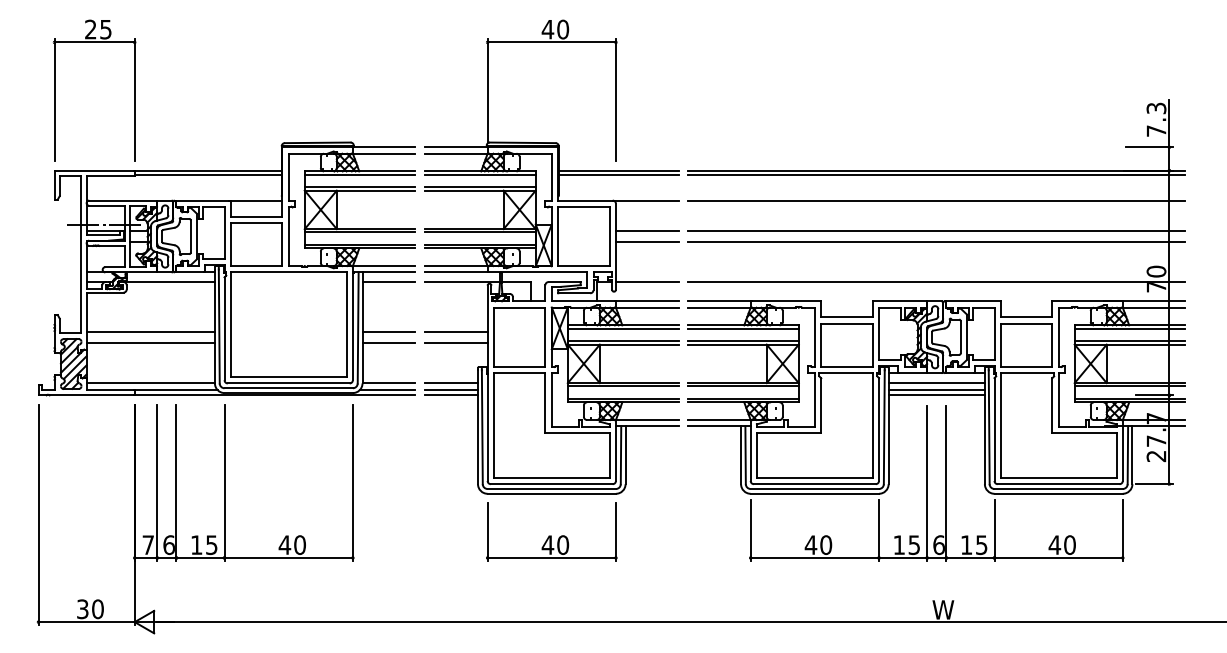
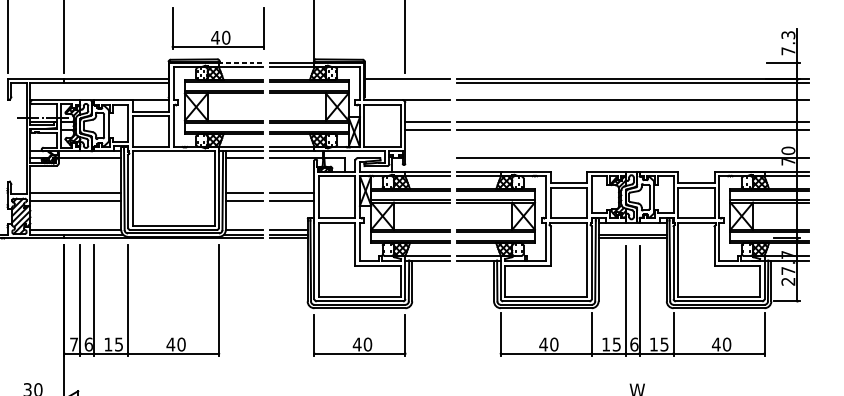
part: (351, 98) -> (218, 28), added
line: (383, 147) -> (240, 62), solid -> dashed
line: (618, 175) -> (407, 82), removed
line: (646, 282) -> (427, 158), removed
line: (936, 382) -> (632, 229), removed

